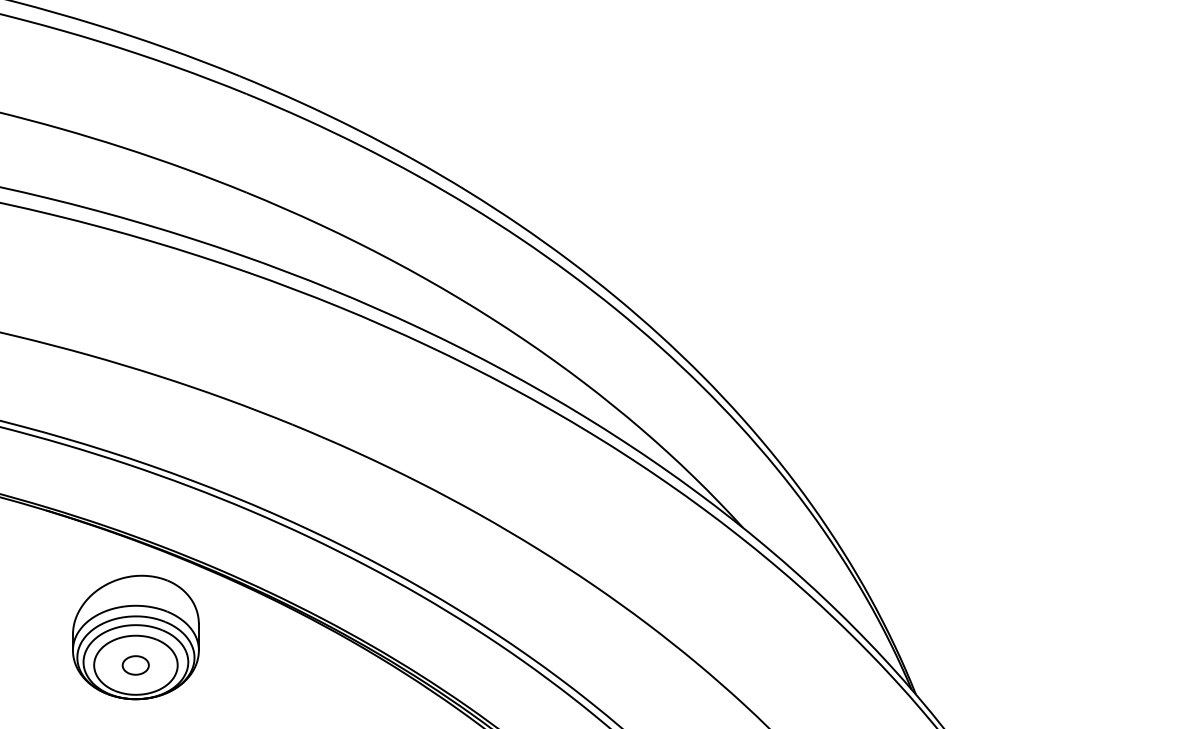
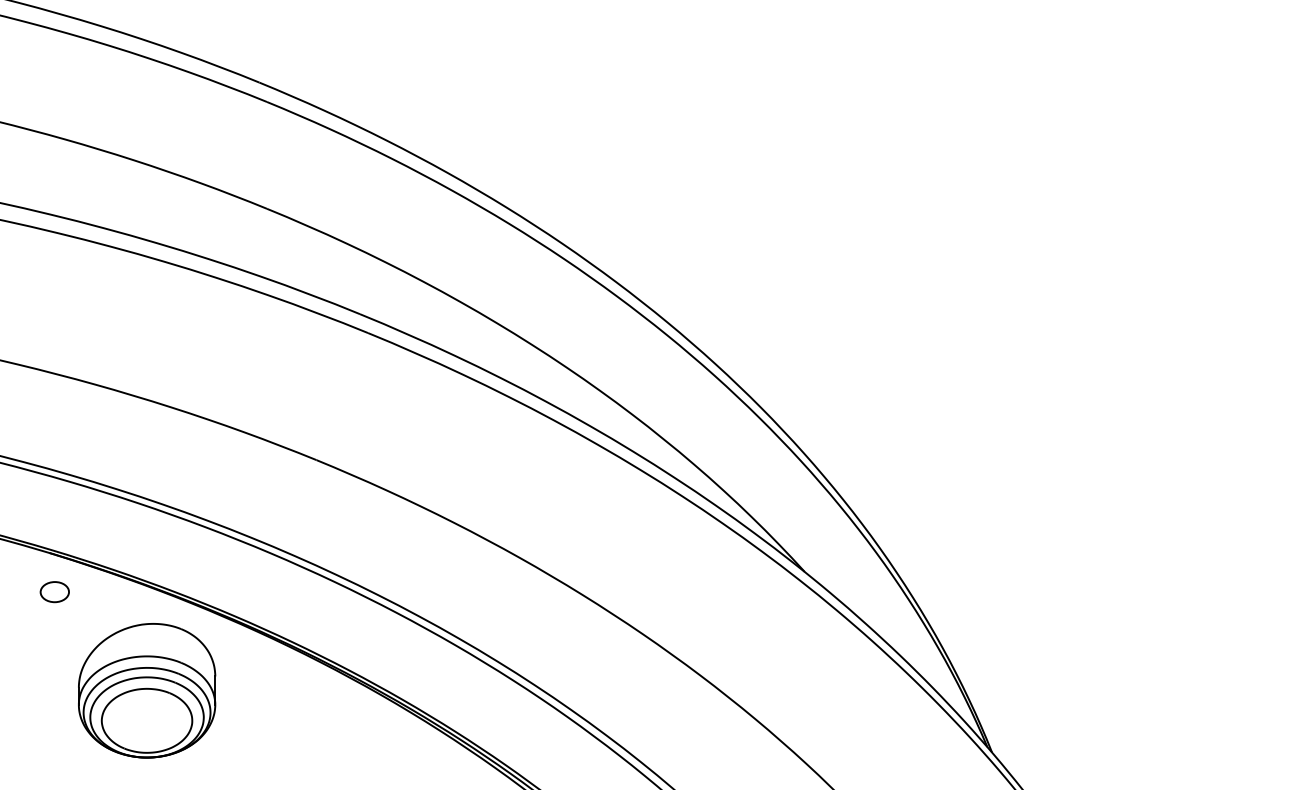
part: (135, 665) -> (54, 592), moved

